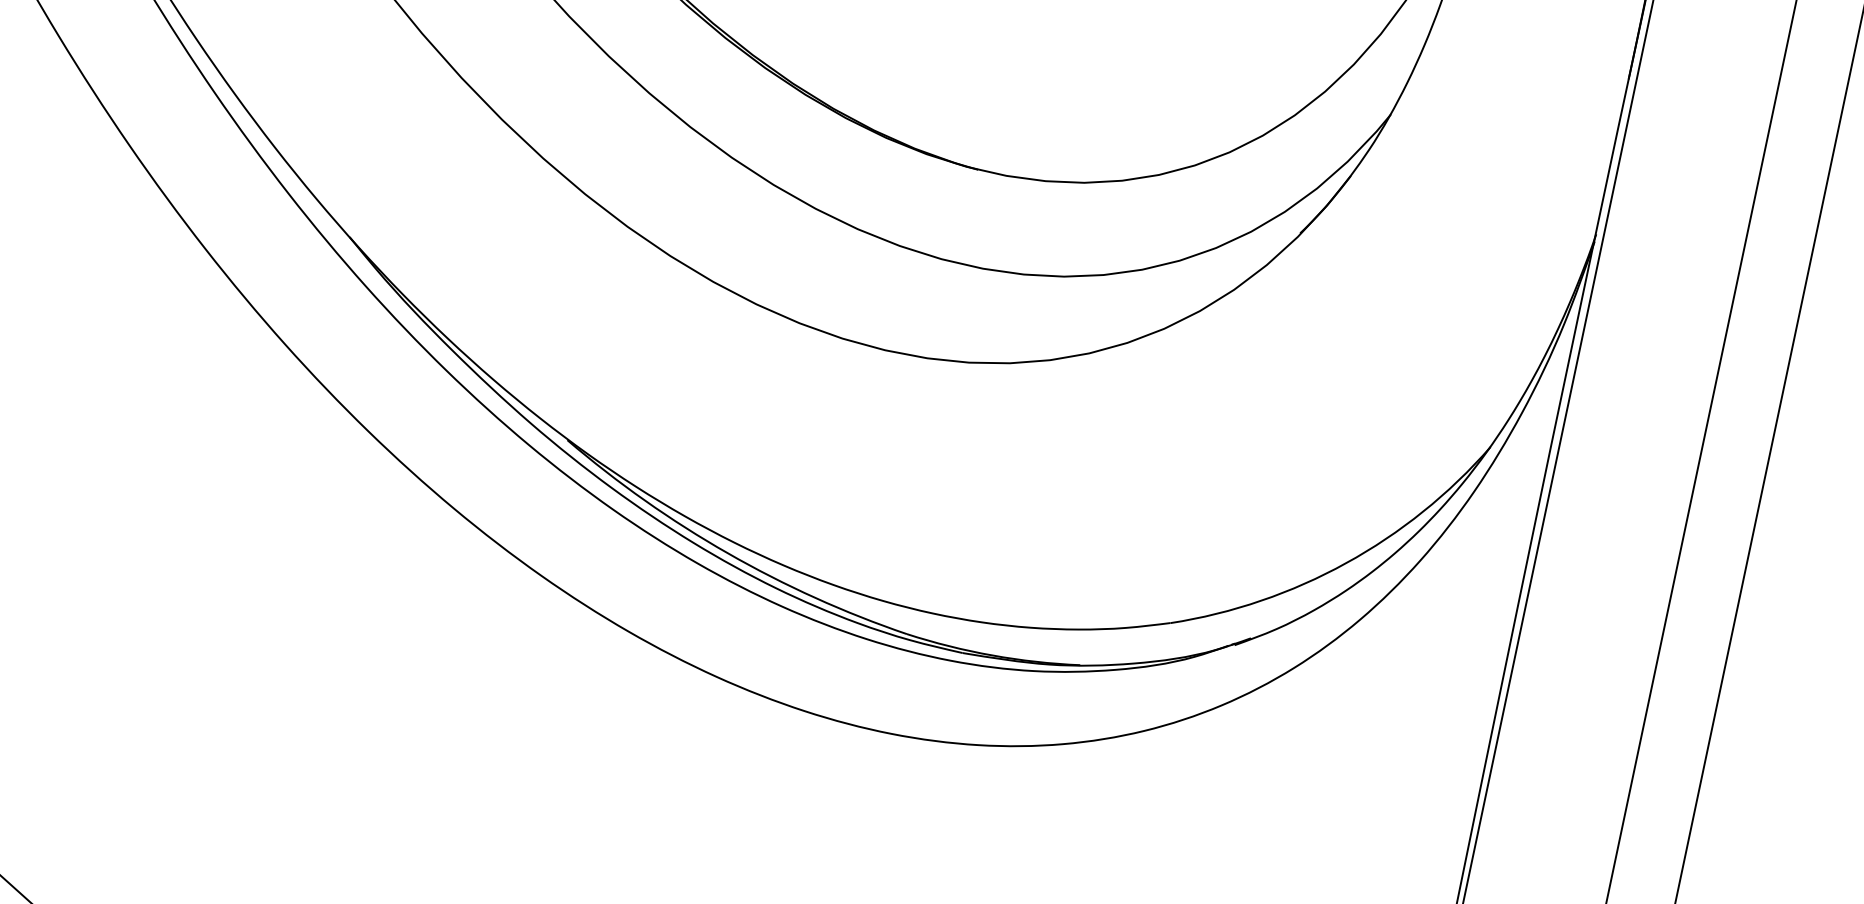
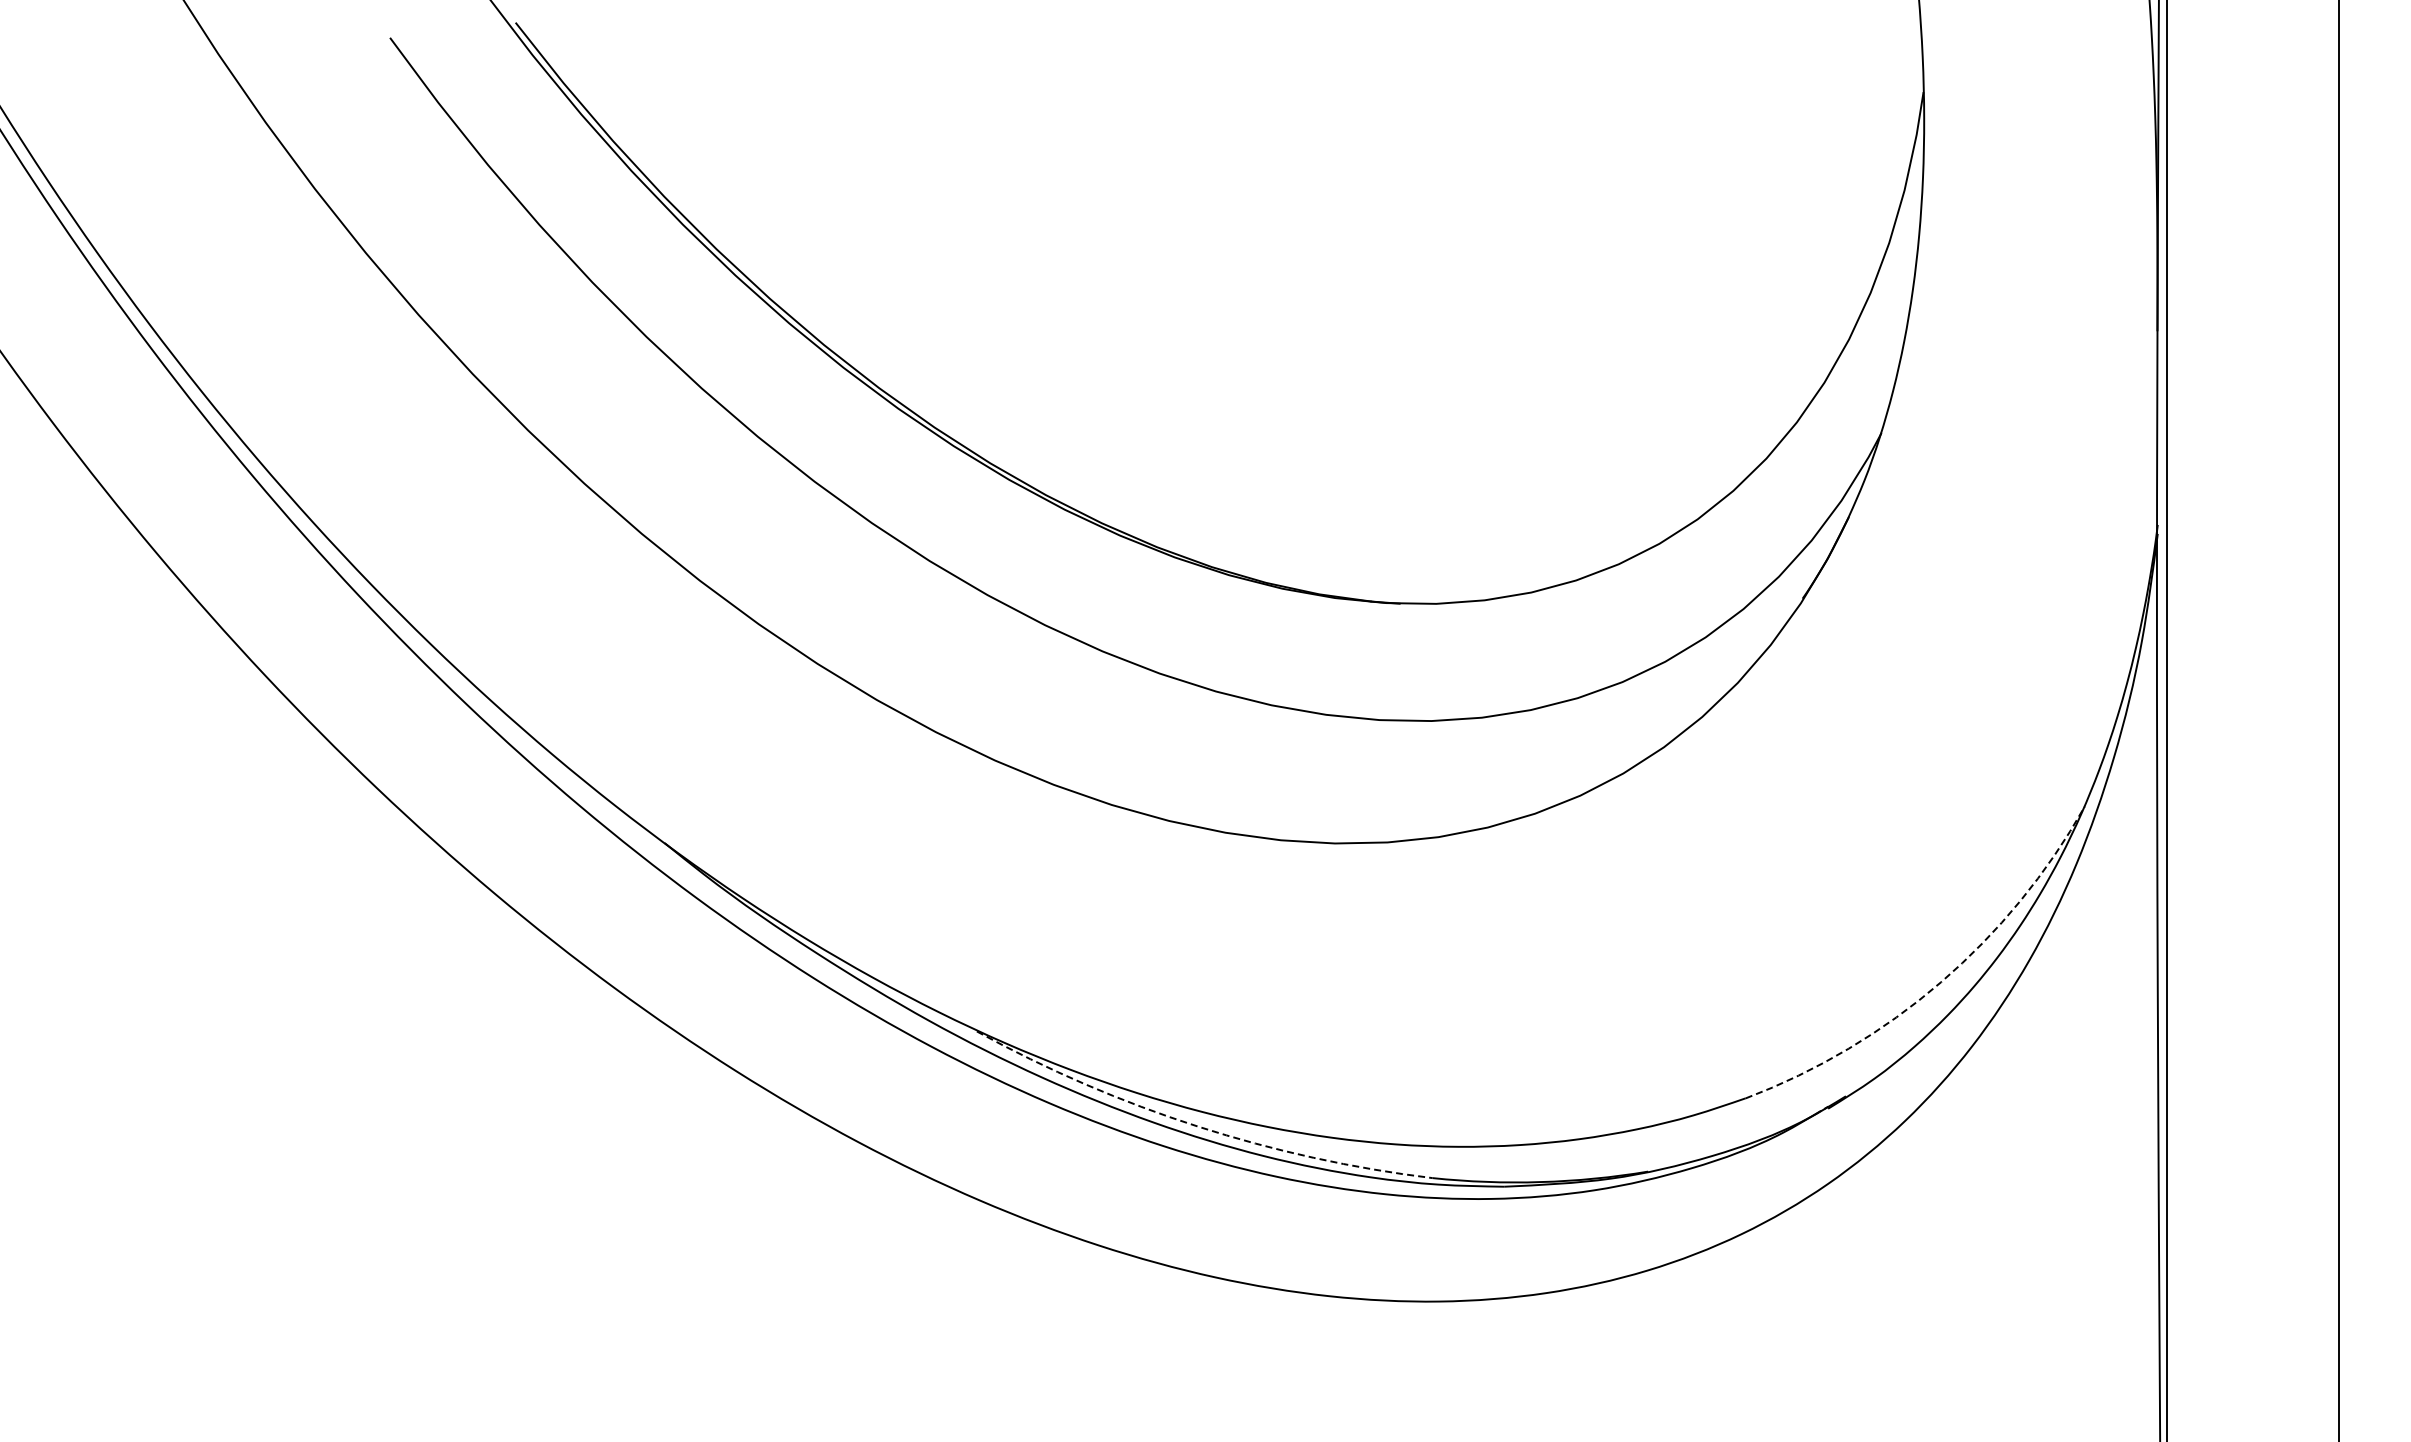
arc: (727, 553) -> (1197, 1126), solid -> dashed
arc: (1346, 563) -> (1941, 982), solid -> dashed

